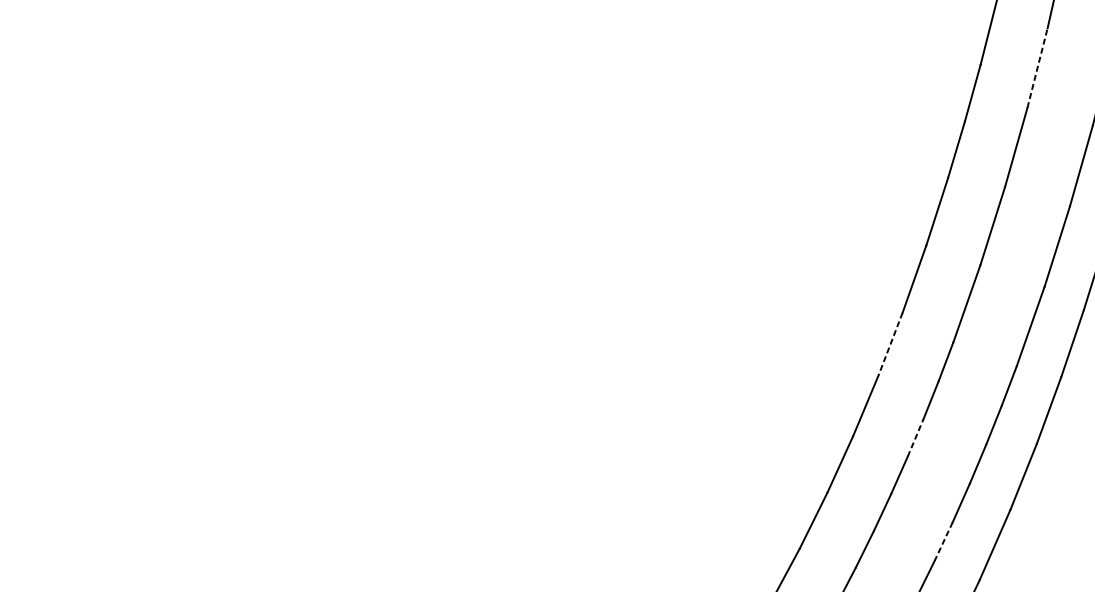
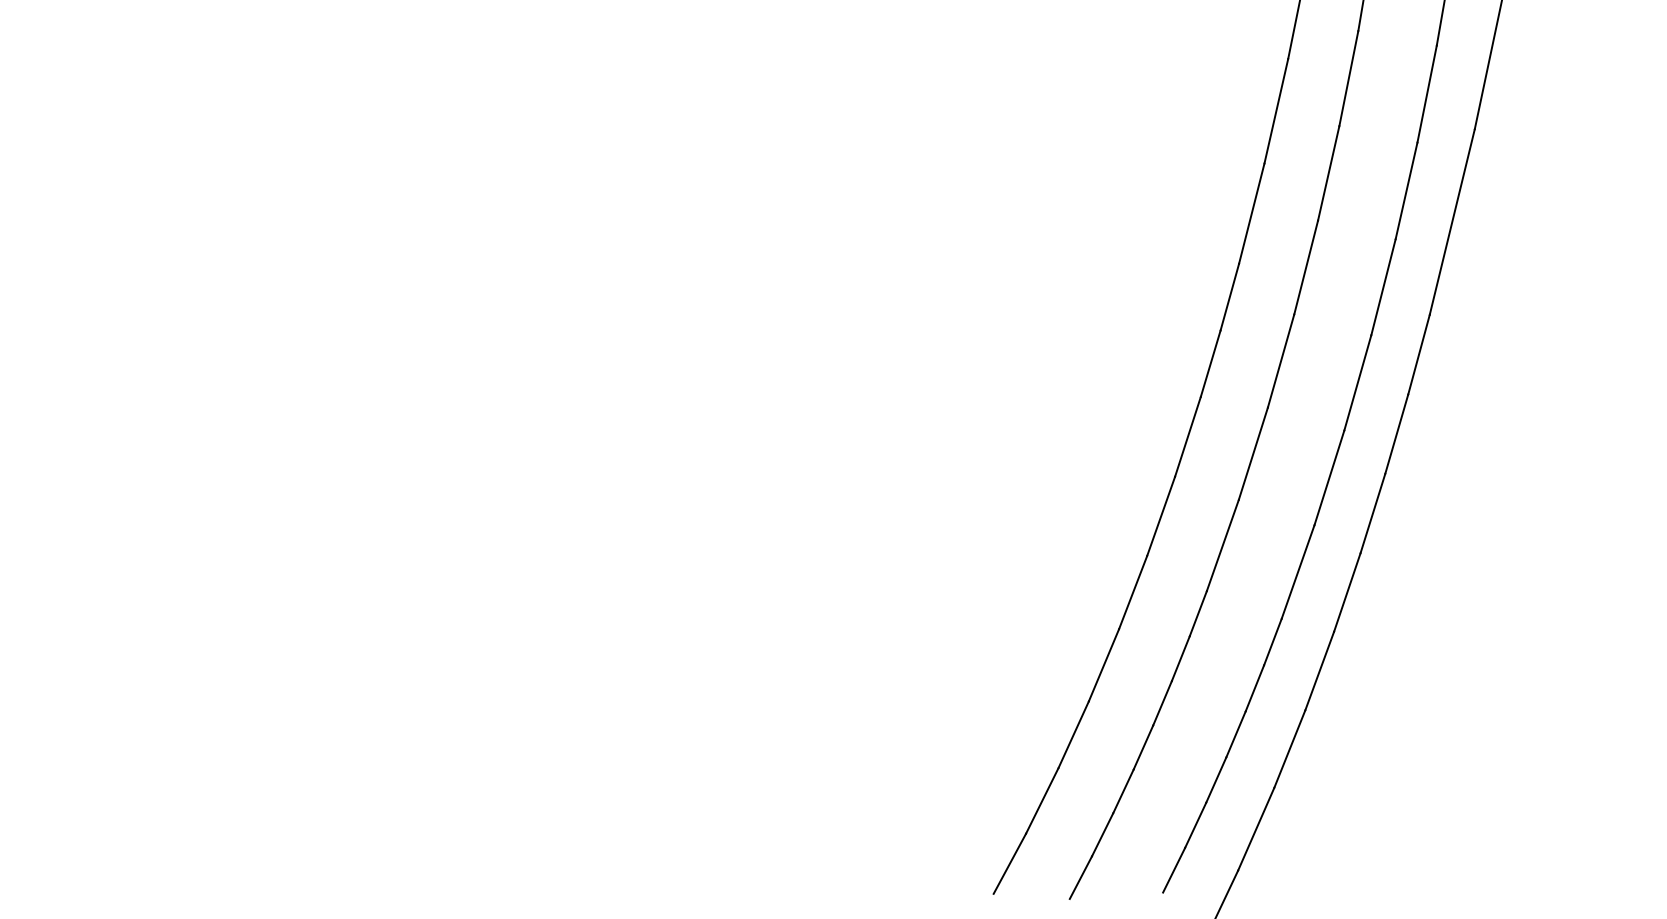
line: (1037, 67) -> (1306, 267), dashed -> solid
line: (890, 344) -> (1132, 593), dashed -> solid
line: (915, 437) -> (1162, 702), dashed -> solid
line: (943, 541) -> (1195, 825), dashed -> solid

